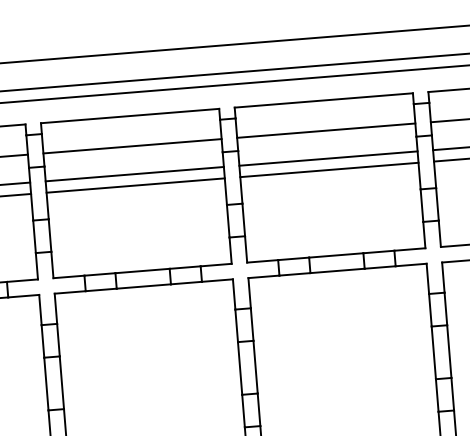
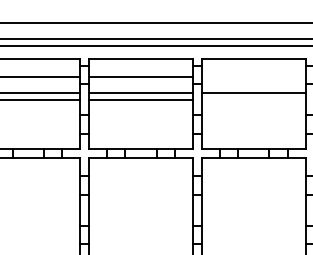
line: (325, 130) -> (253, 76), removed
line: (329, 169) -> (253, 99), removed

